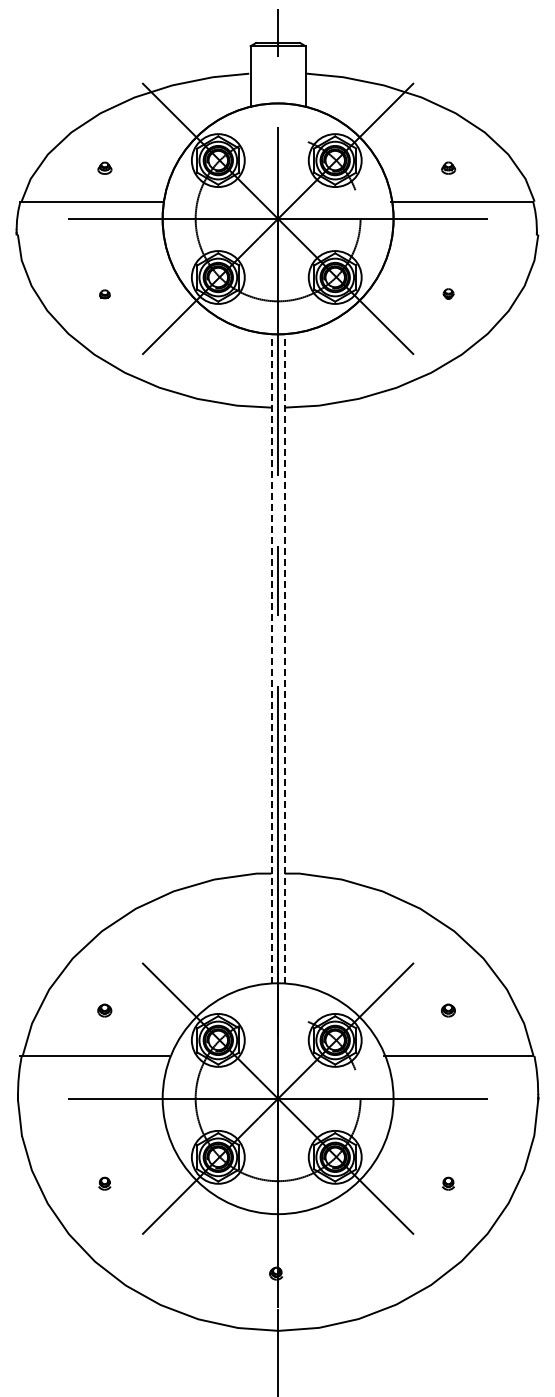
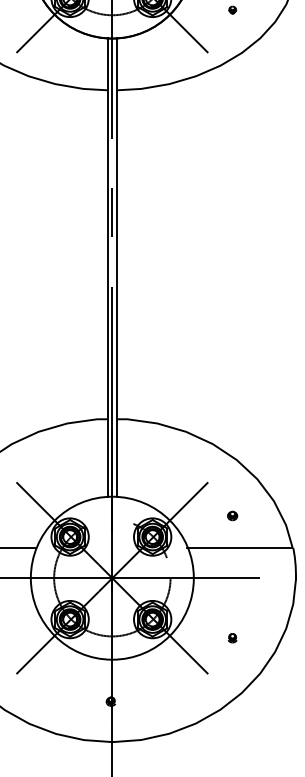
line: (271, 658) -> (107, 267), dashed -> solid
line: (284, 658) -> (116, 267), dashed -> solid

